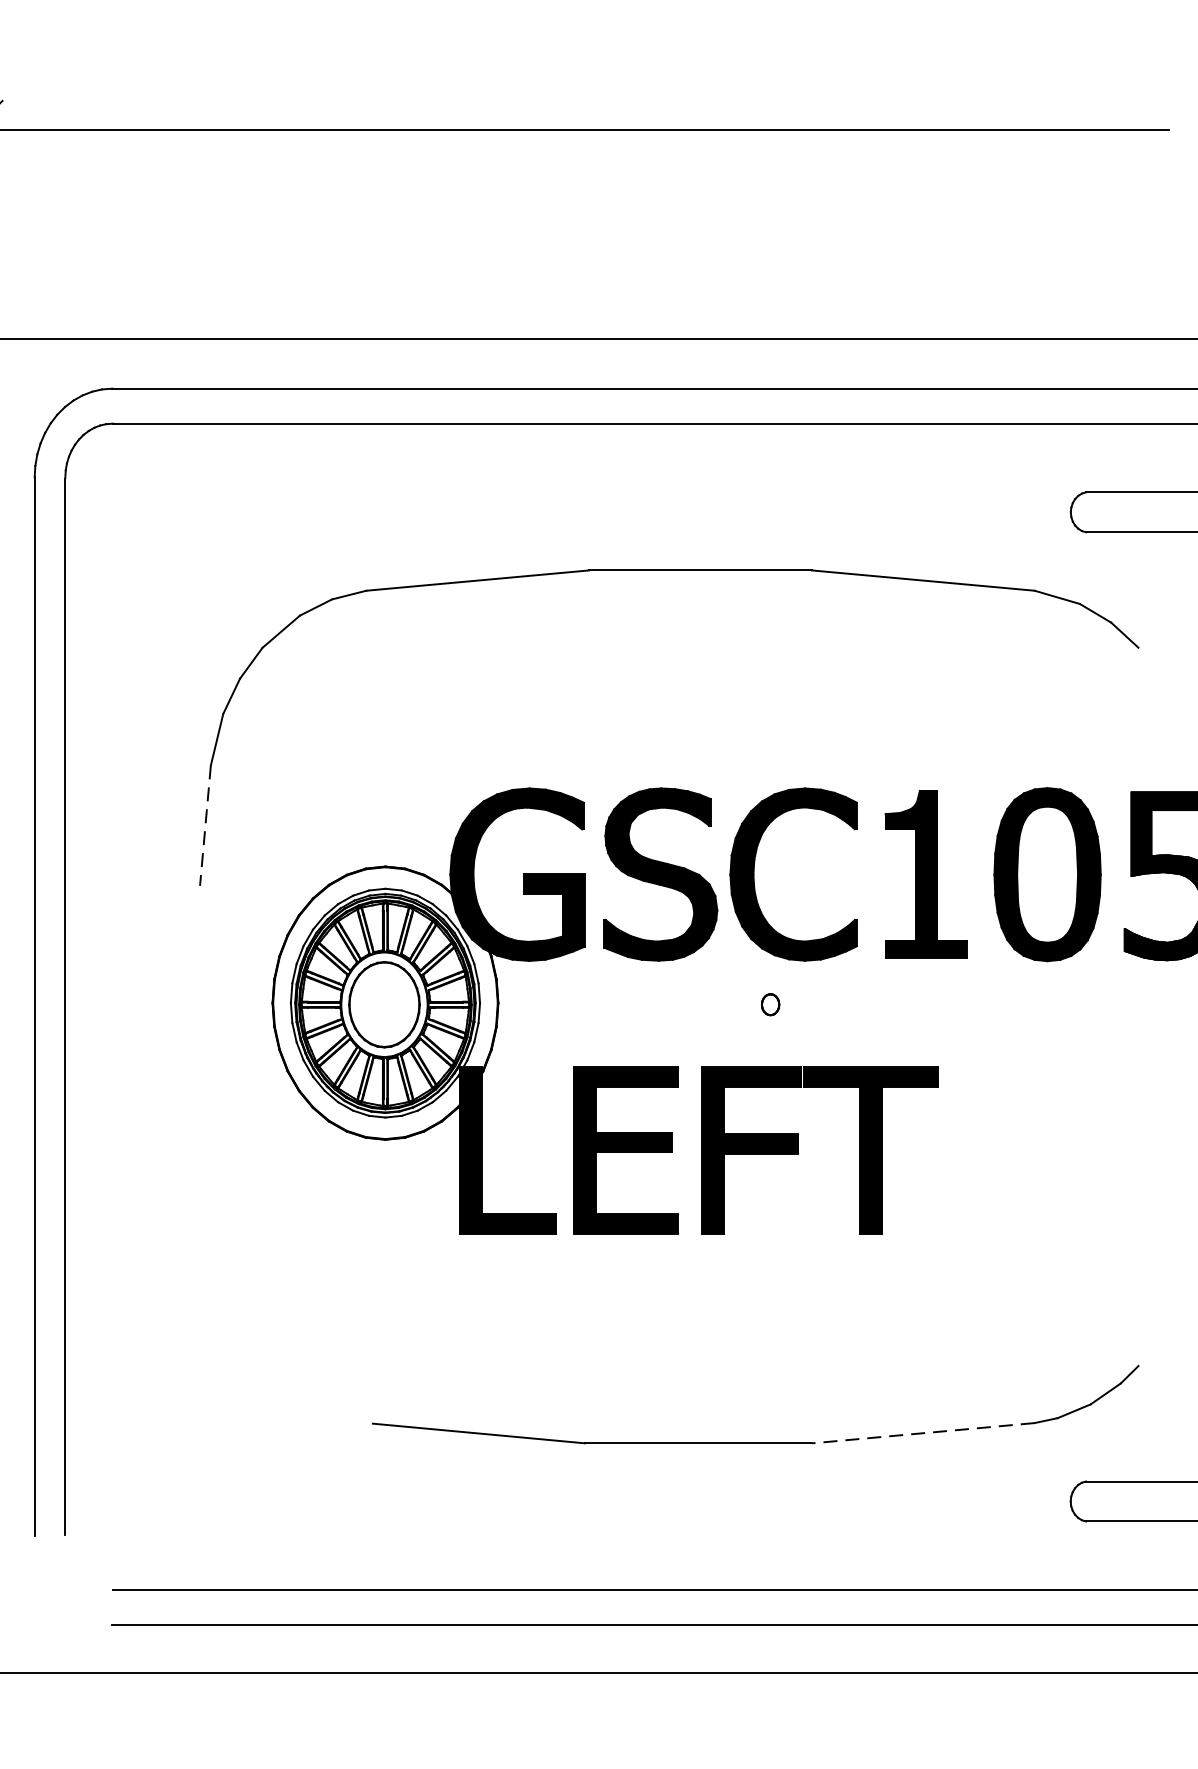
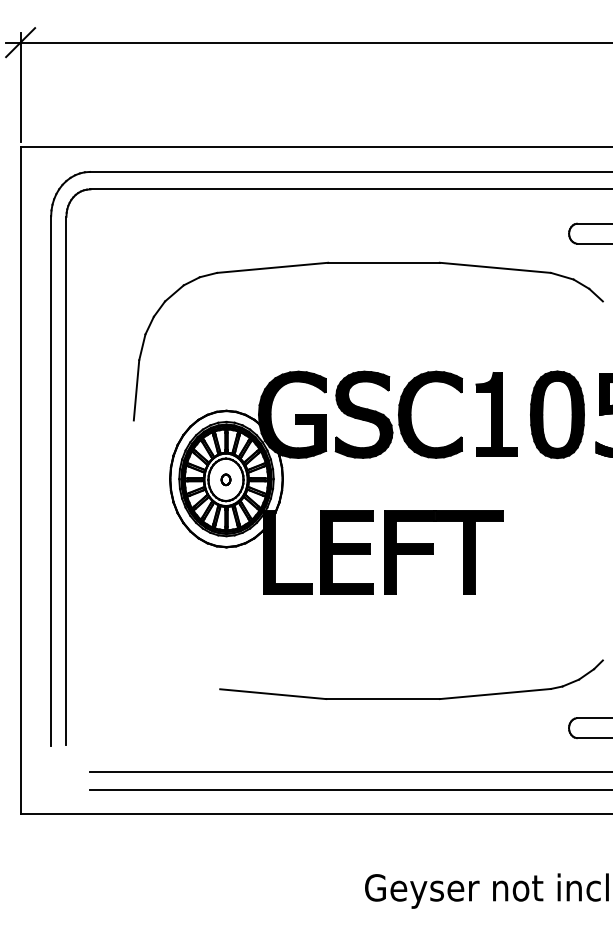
line: (205, 825) -> (136, 390), dashed -> solid
part: (769, 1004) -> (225, 479), moved
line: (923, 1434) -> (495, 694), dashed -> solid

